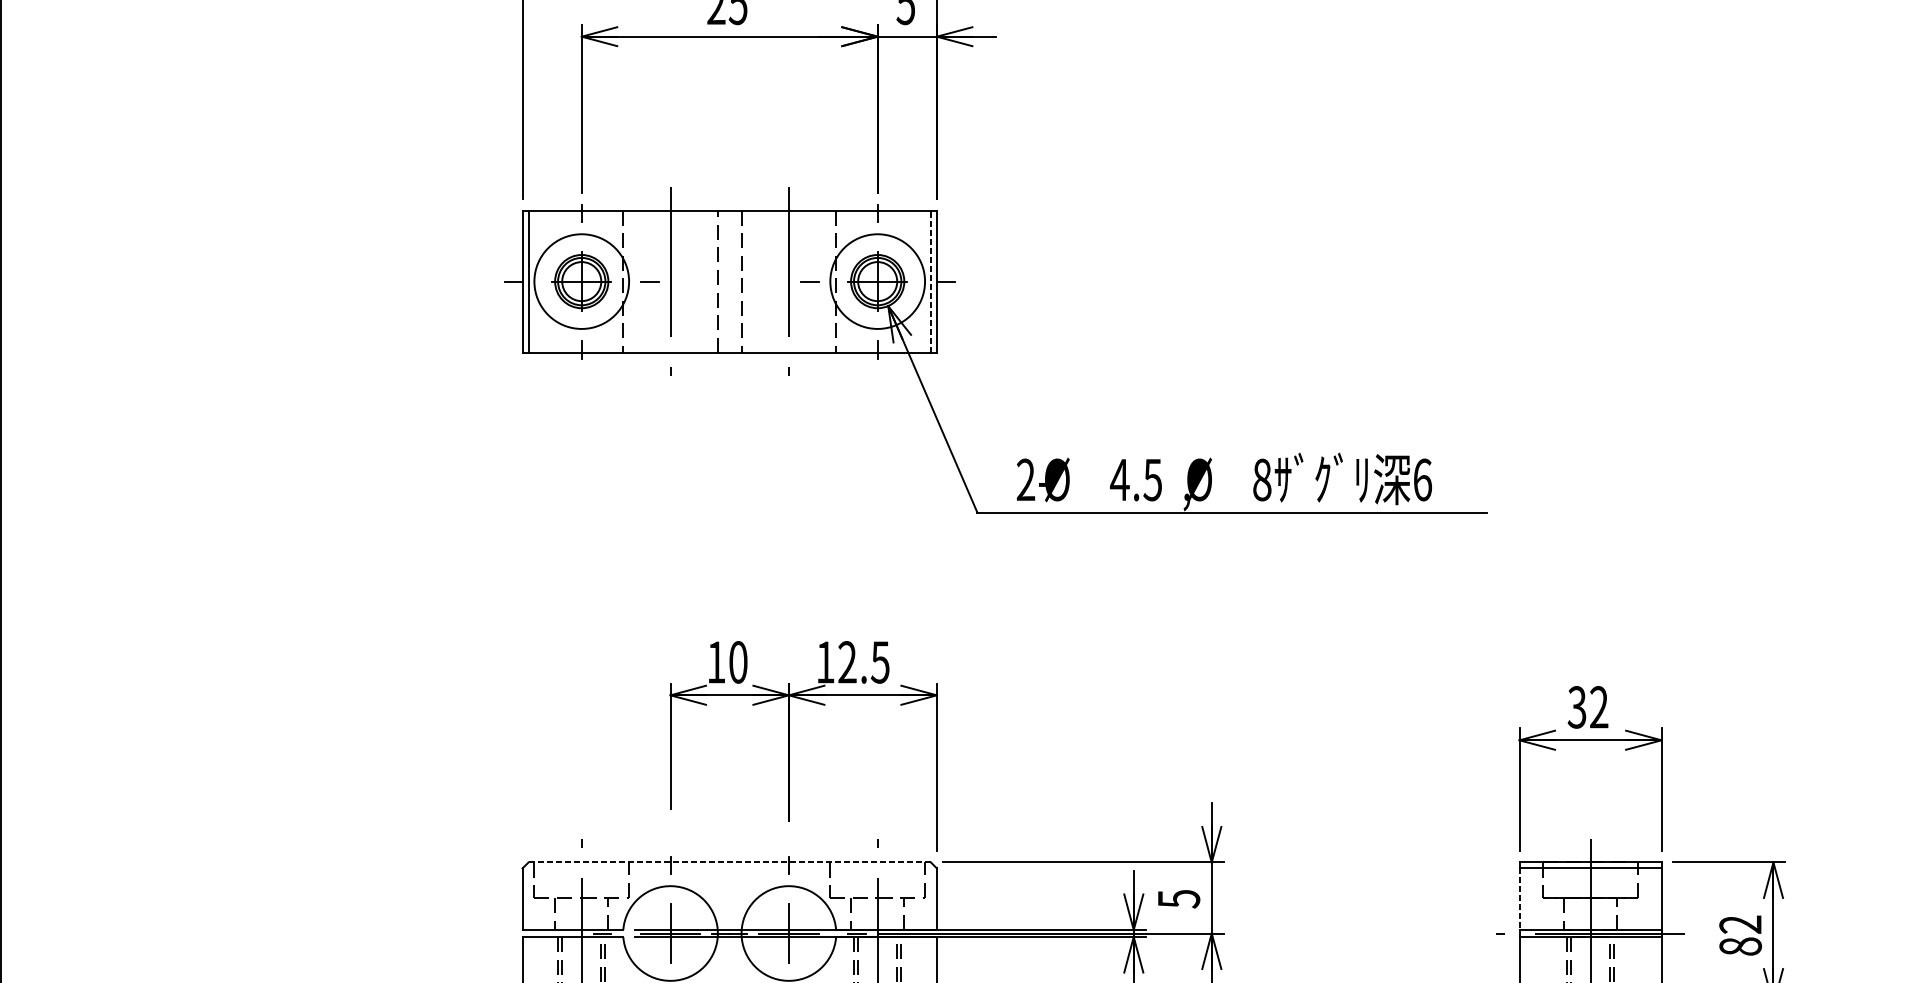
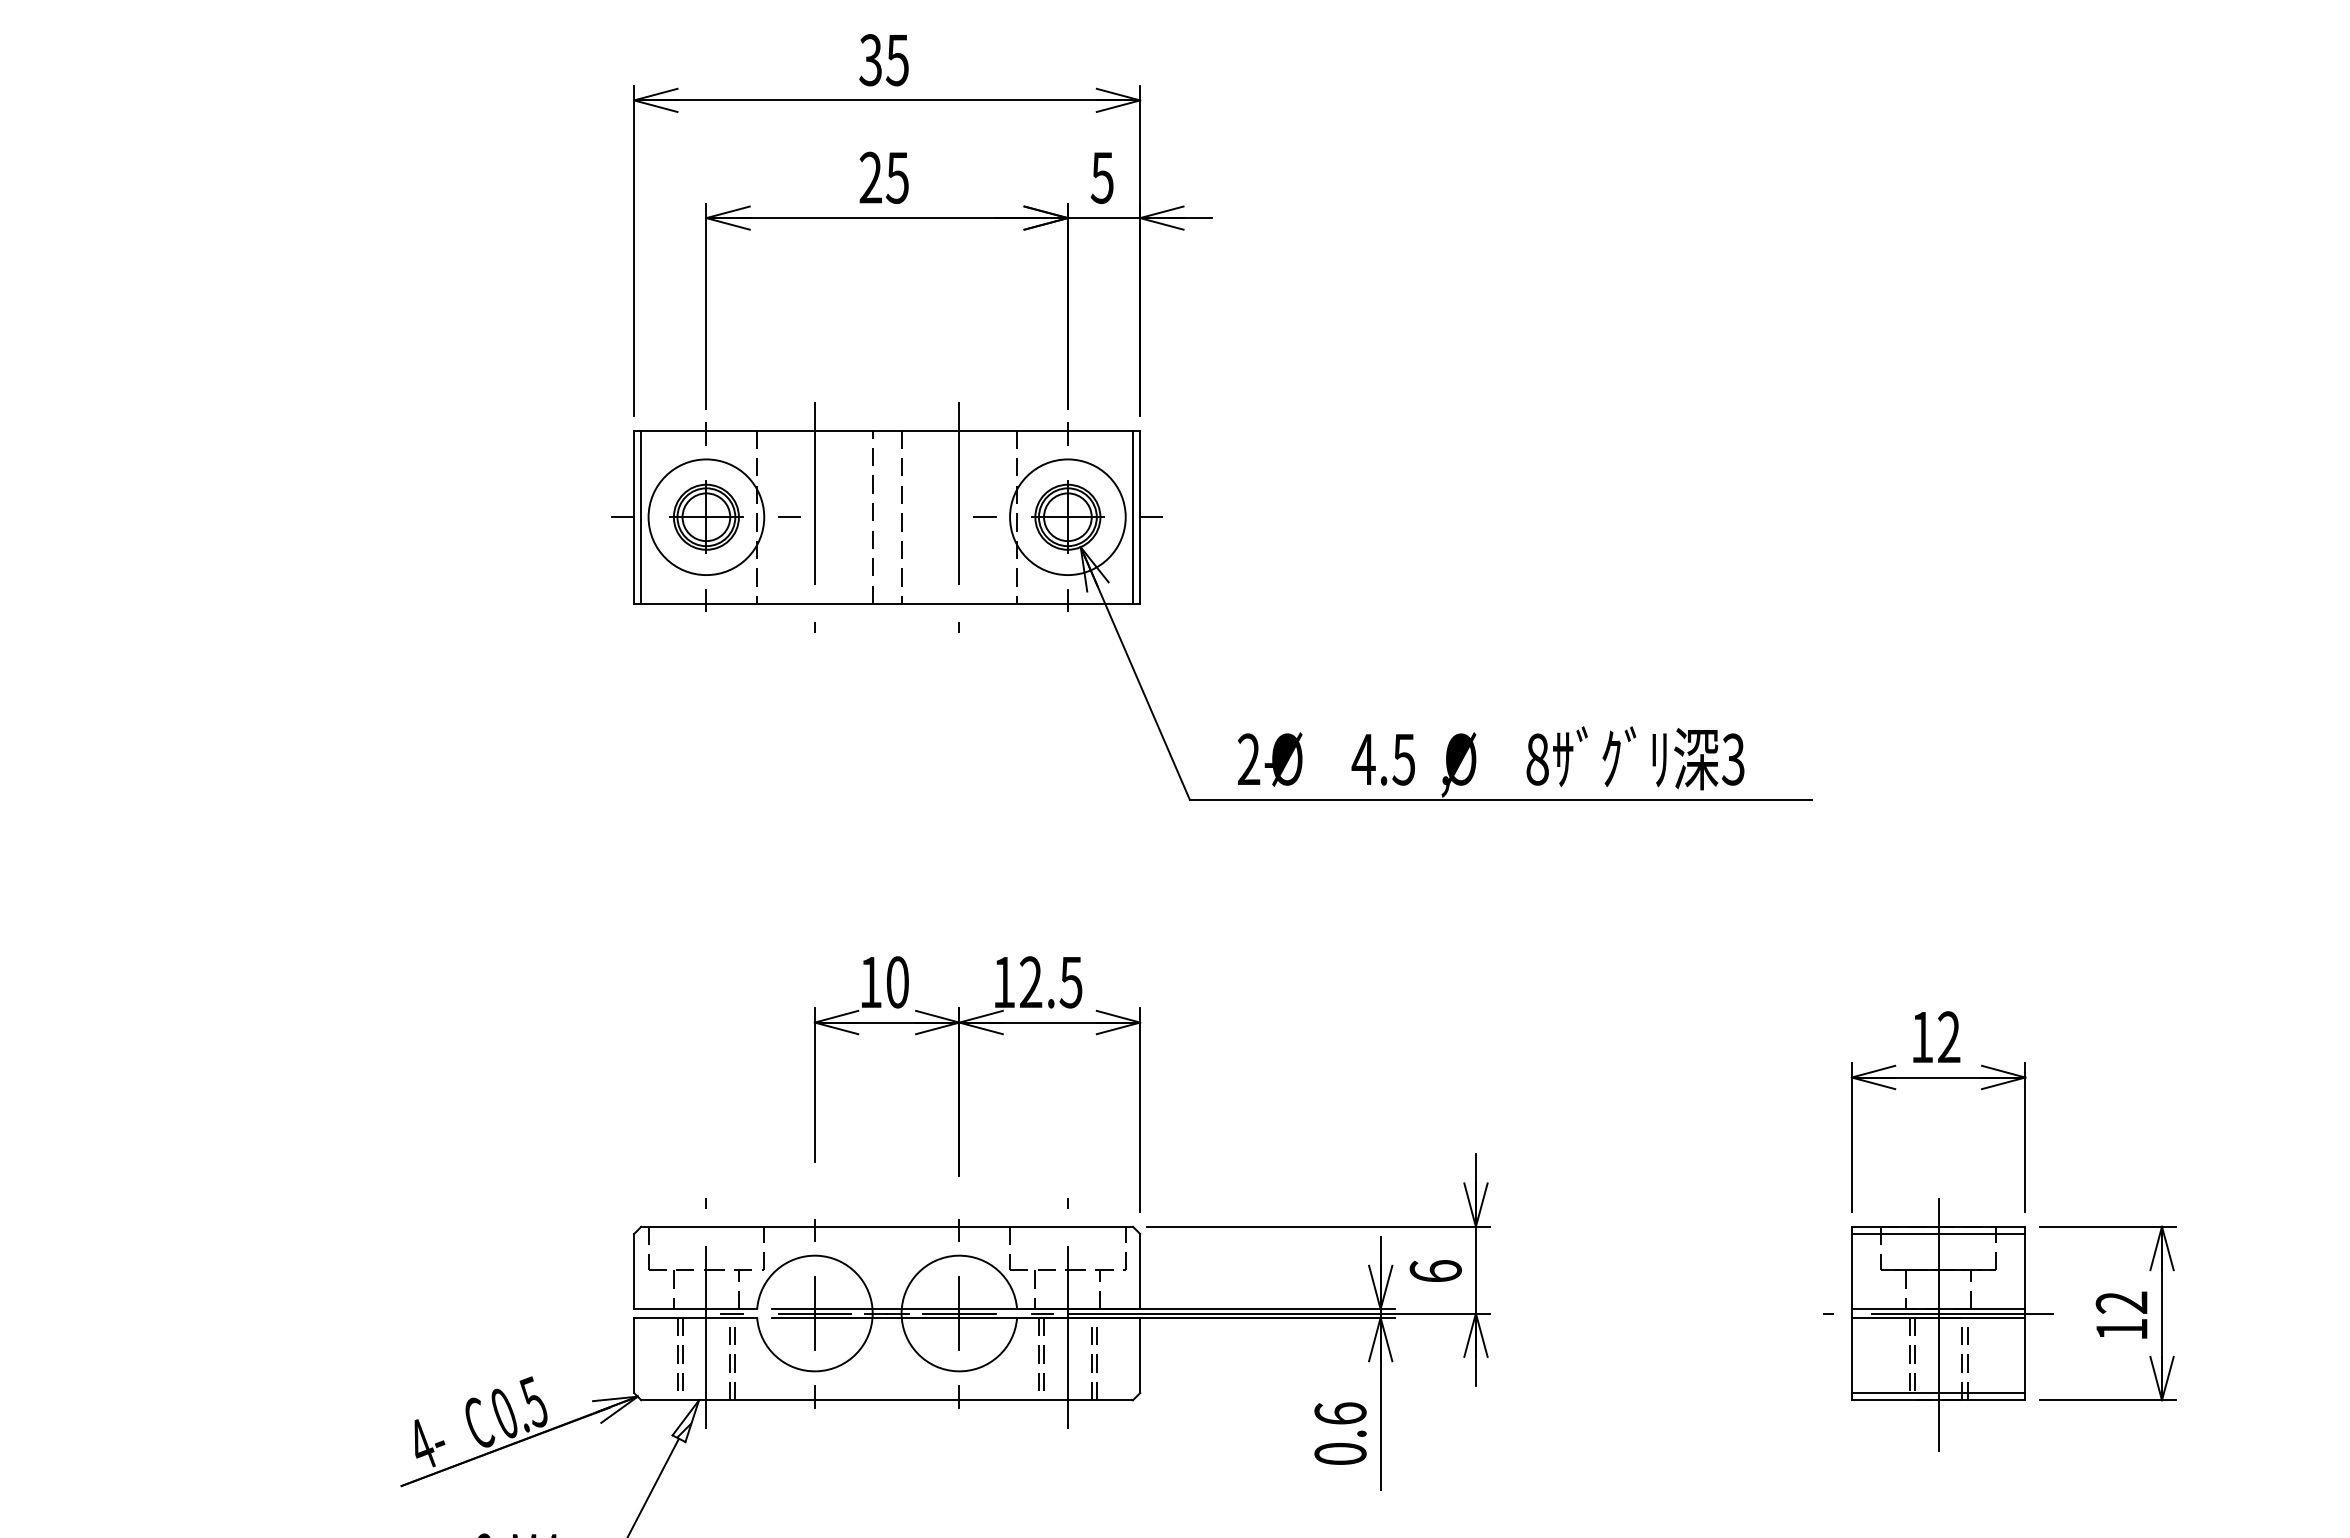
line: (930, 281) -> (1132, 517), dashed -> solid
text: (1422, 479) -> (1733, 759), 6 -> 3
text: (1576, 707) -> (1921, 1037), 32 -> 12
line: (730, 862) -> (887, 1226), dashed -> solid
text: (1178, 899) -> (1435, 1271), 5 -> 6
line: (1519, 899) -> (1851, 1271), dashed -> solid
text: (1741, 946) -> (2122, 1329), 82 -> 12

